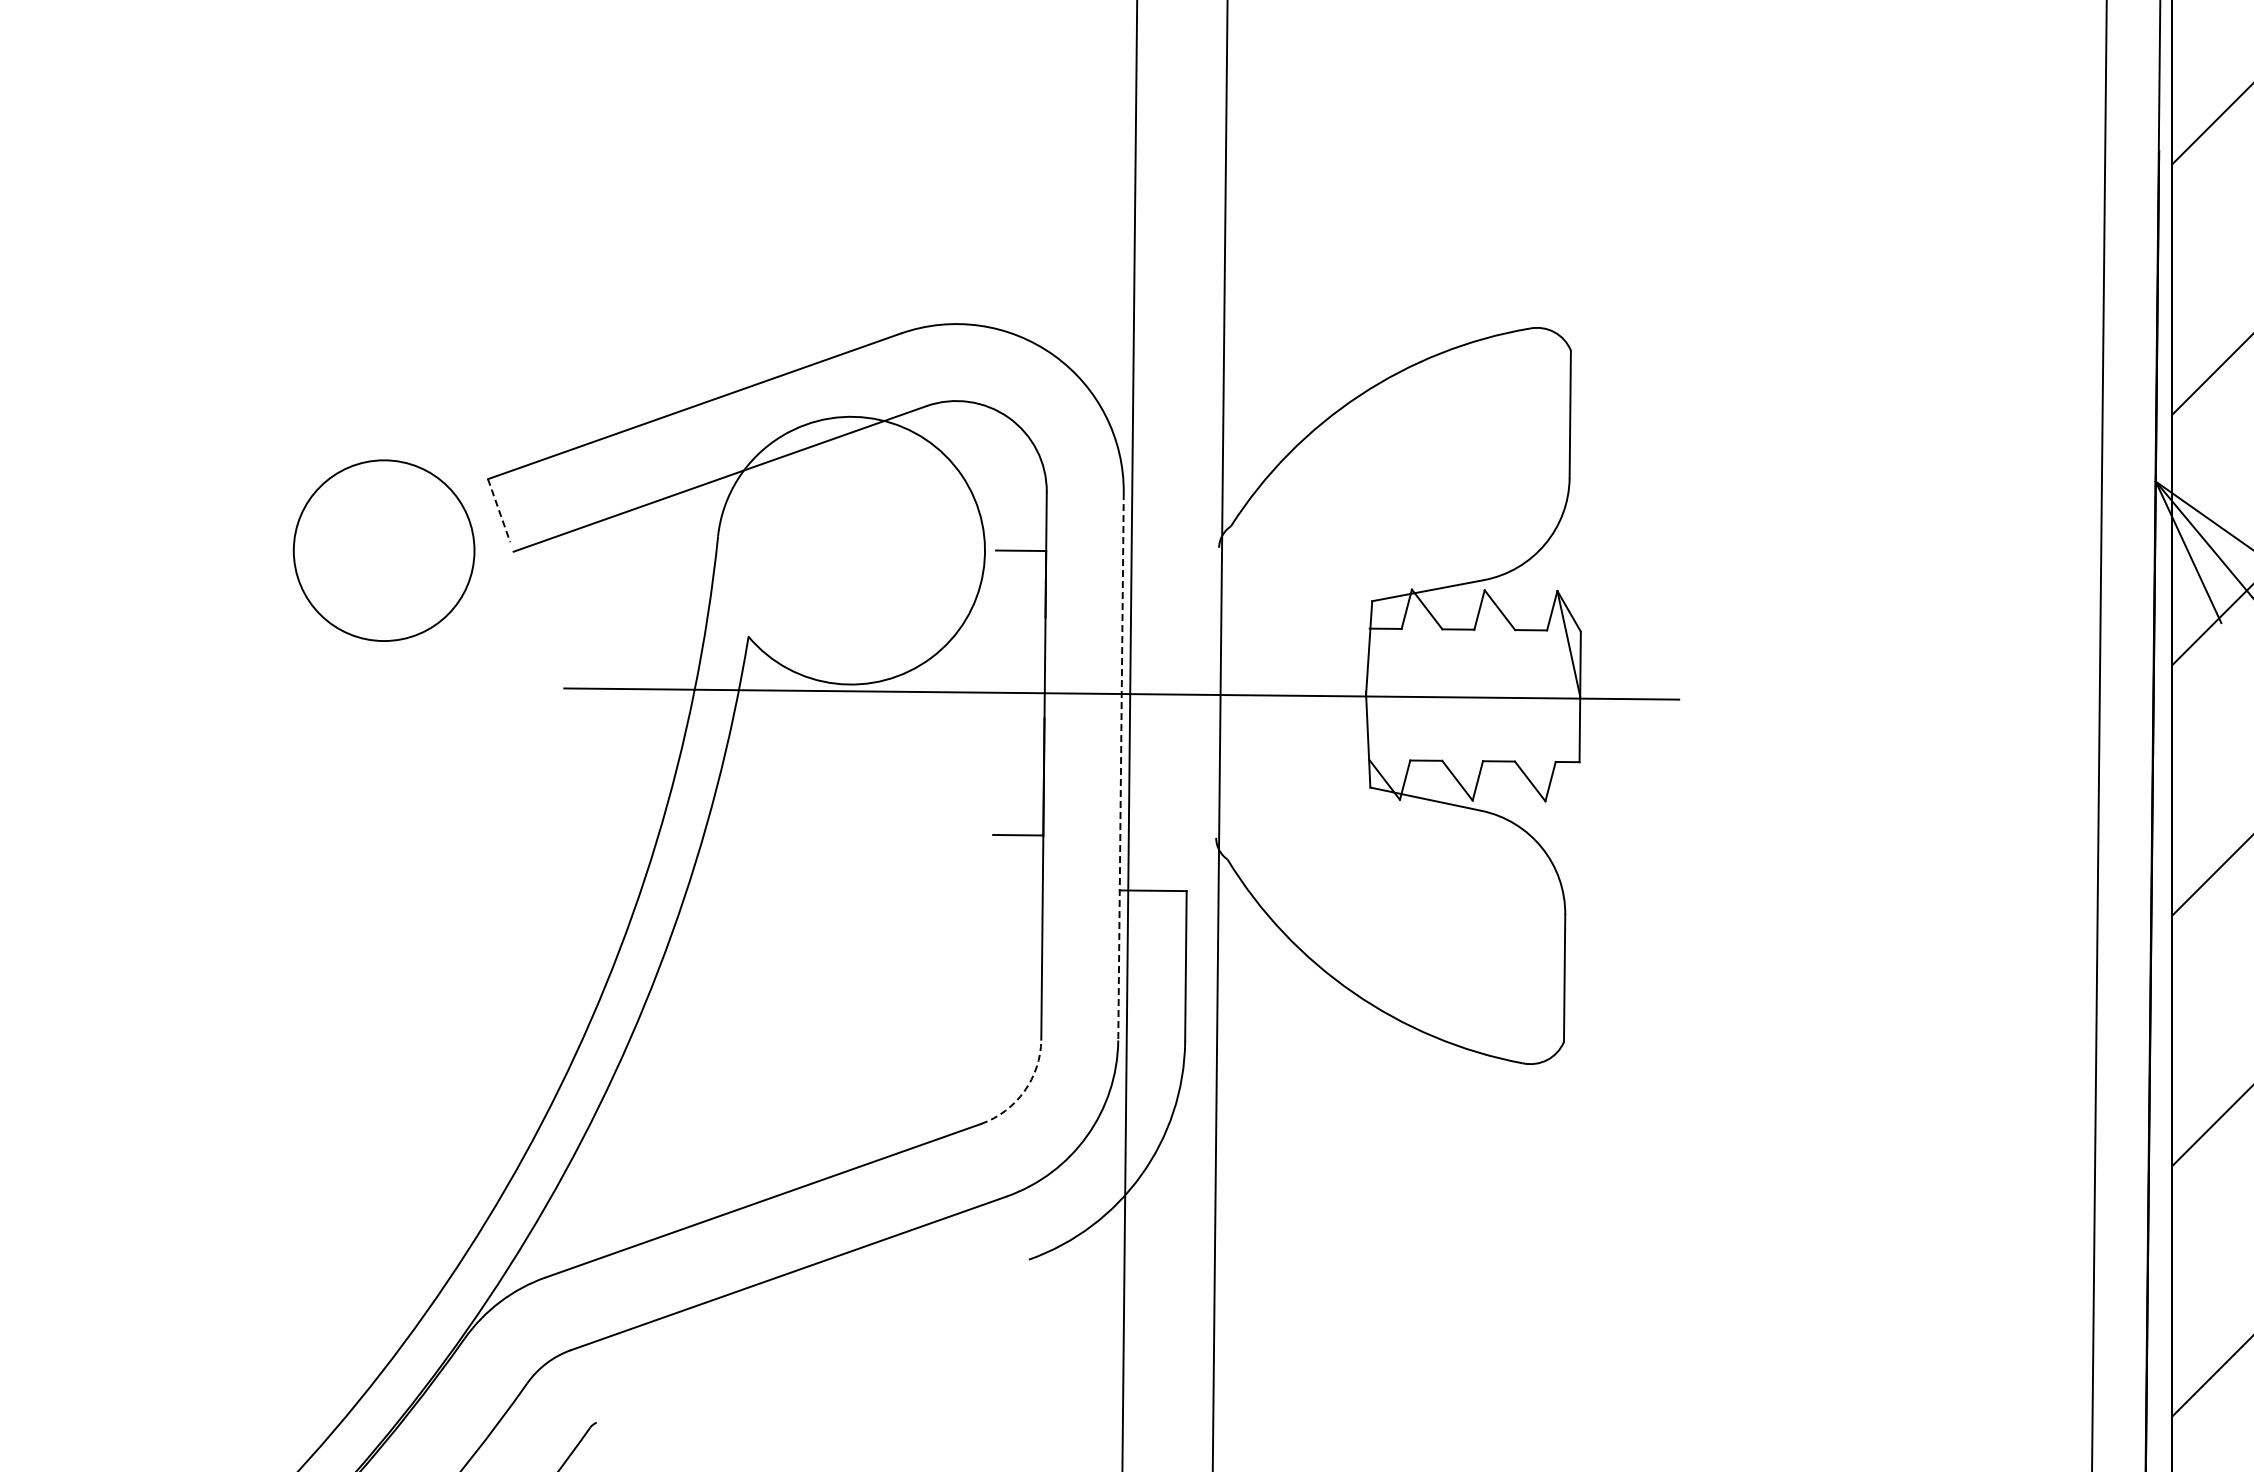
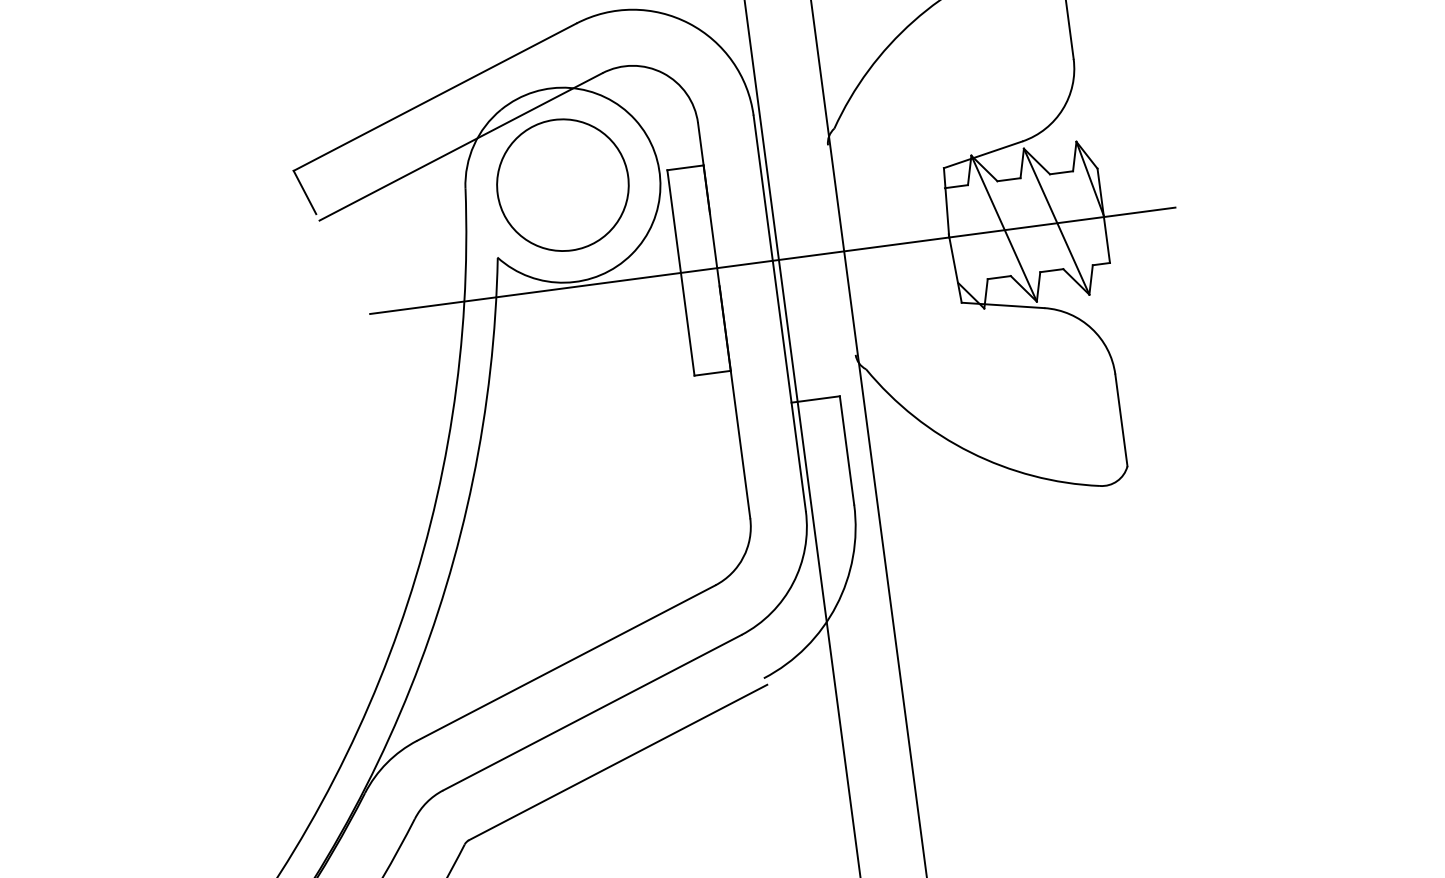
line: (499, 511) -> (305, 193), dashed -> solid
circle: (383, 550) -> (562, 185), moved
line: (994, 692) -> (680, 272), added
line: (1441, 694) -> (1003, 228), added
line: (1514, 695) -> (1056, 221), added
line: (1121, 766) -> (780, 313), dashed -> solid
arc: (1024, 1091) -> (743, 557), dashed -> solid
line: (814, 1345) -> (618, 762), added

